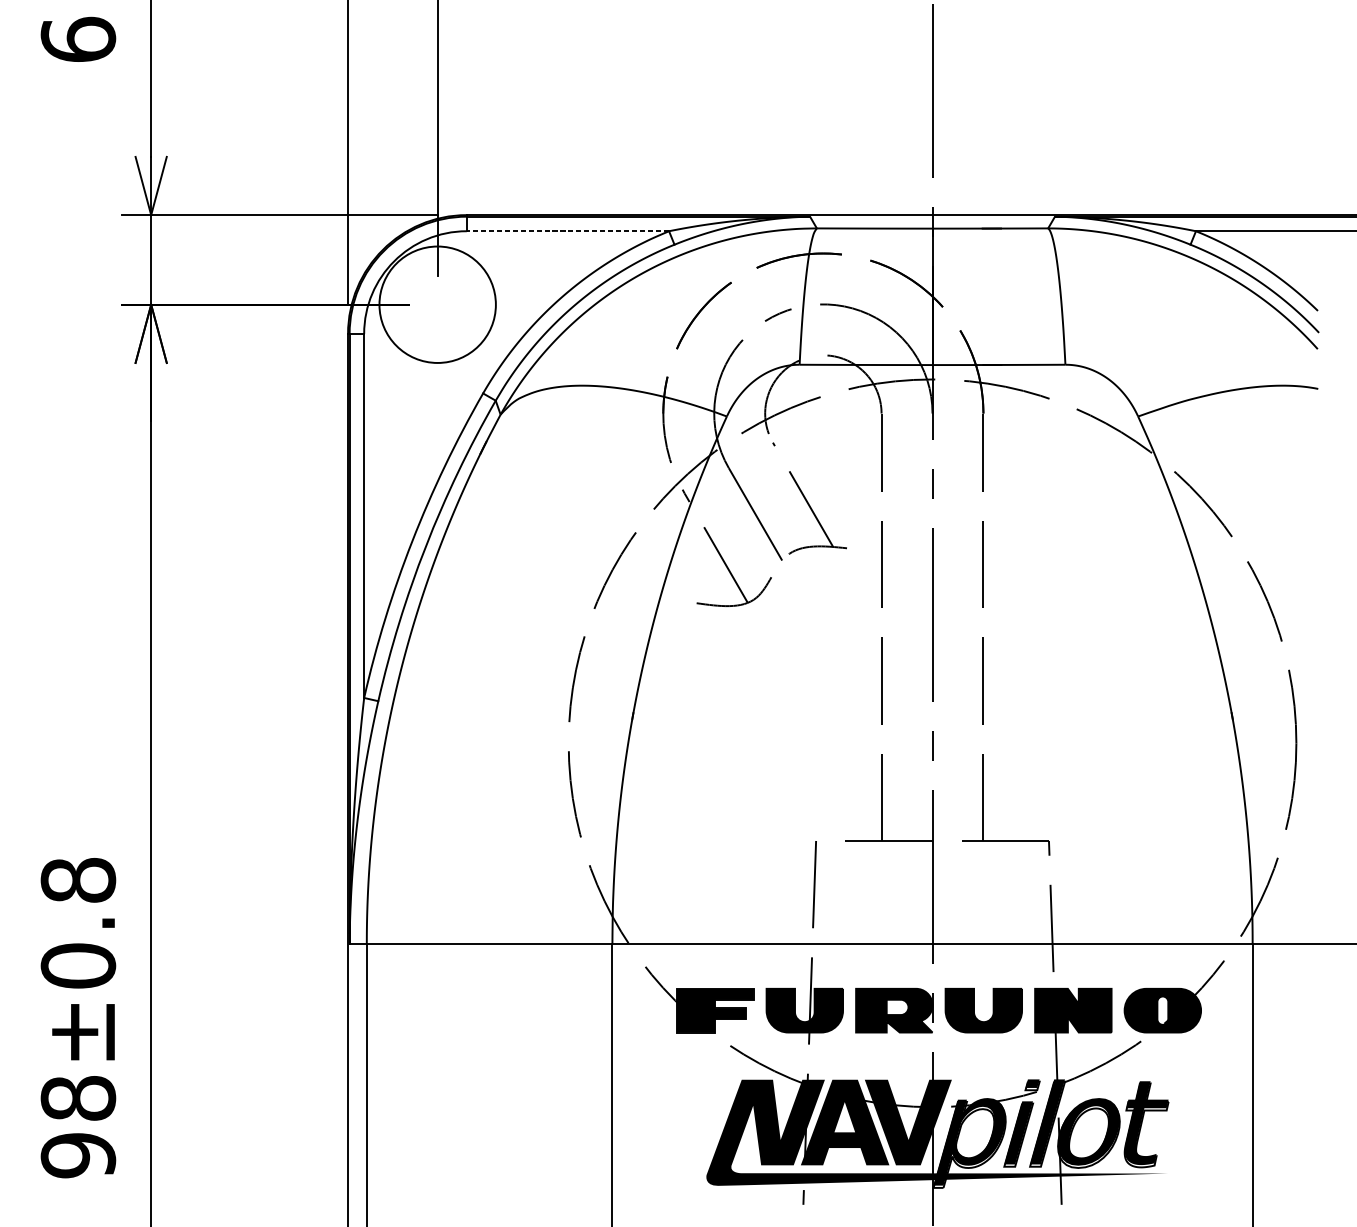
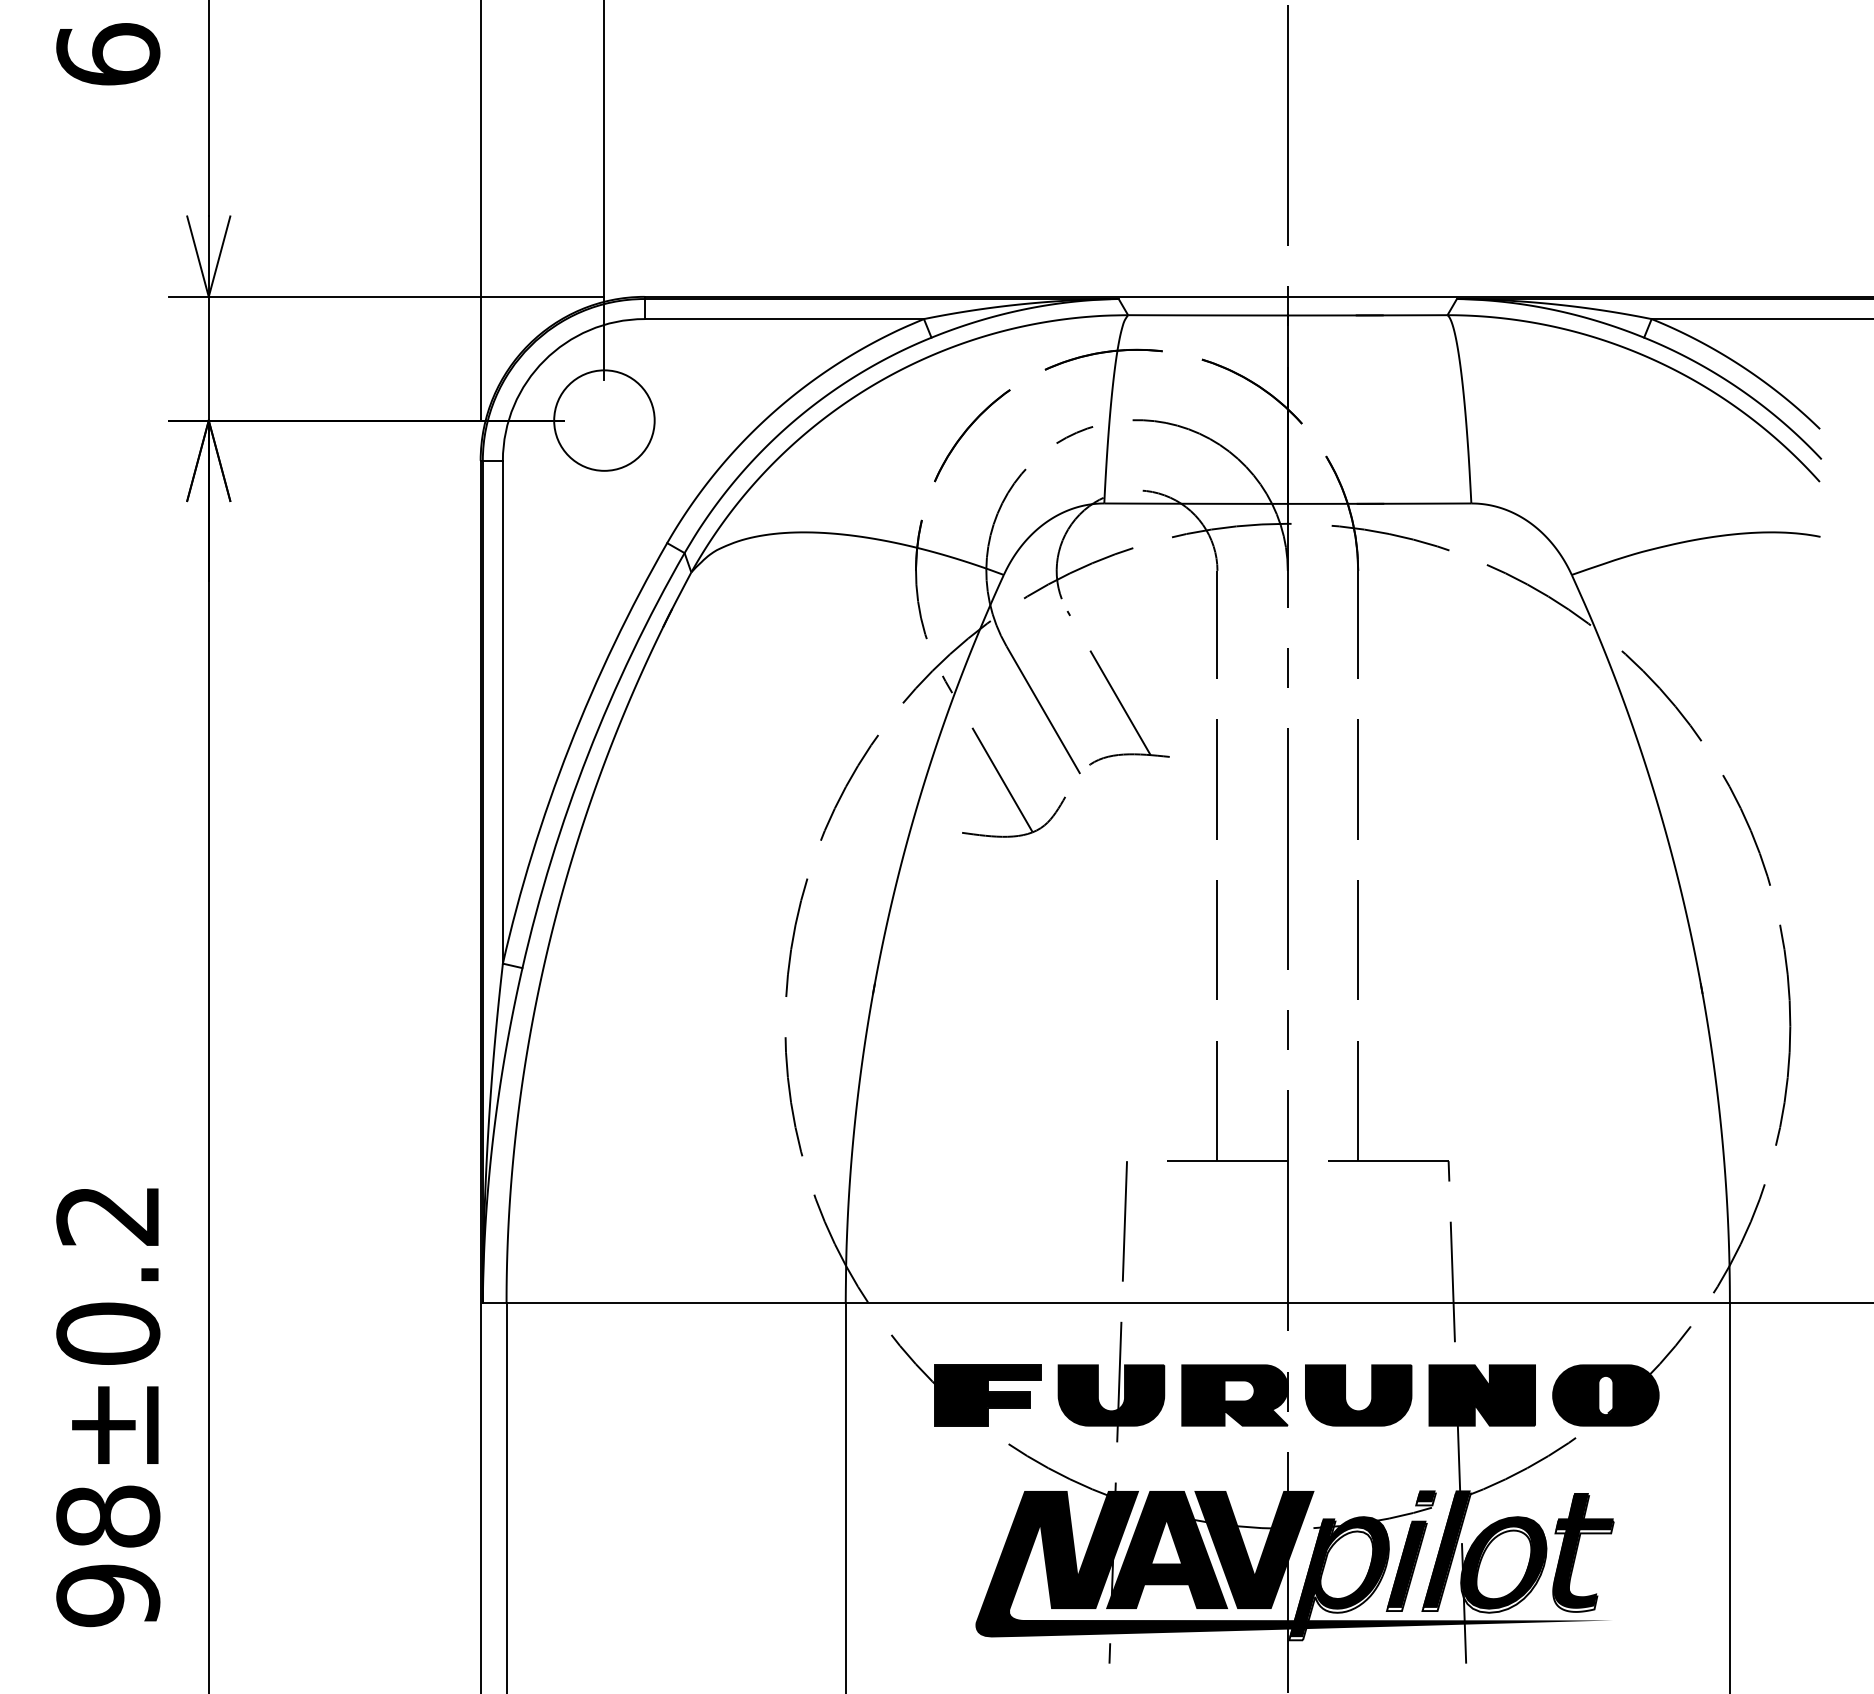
line: (568, 231) -> (784, 319), dashed -> solid
circle: (437, 304) -> (604, 420), size x0.62
text: (78, 880) -> (108, 1215), 98±0.8 -> 98±0.2

